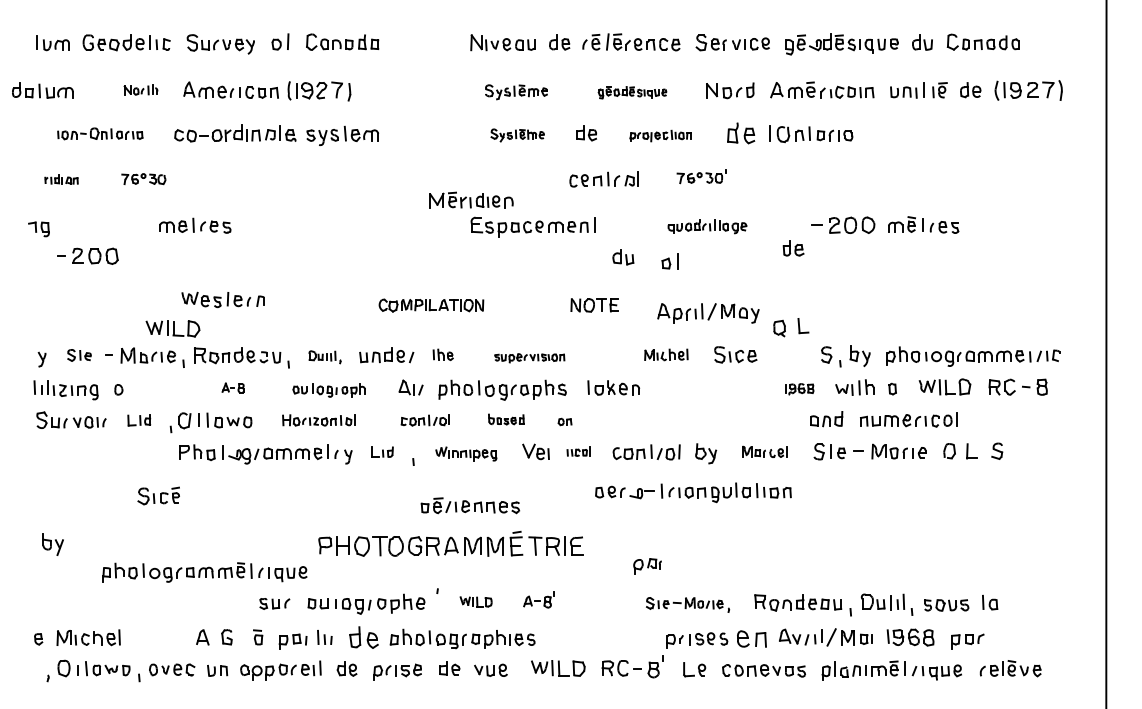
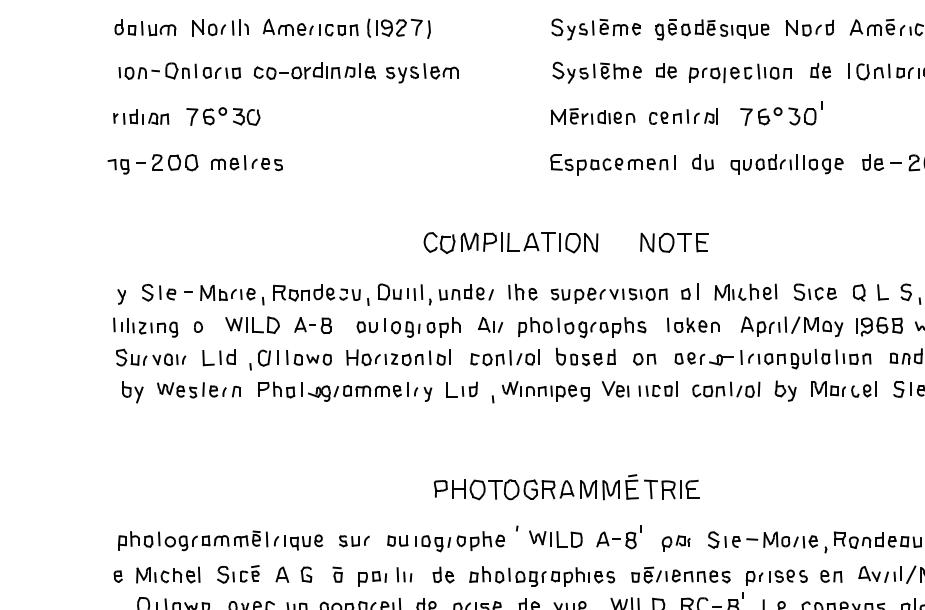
part: (140, 89) -> (220, 26), size x1.67
part: (42, 90) -> (145, 27), moved
part: (516, 92) -> (596, 29), size x1.43
part: (632, 92) -> (712, 29), size x1.67
part: (100, 133) -> (180, 70), size x1.43
part: (740, 133) -> (820, 70), size x0.71
part: (517, 135) -> (597, 72), size x1.67
part: (660, 135) -> (740, 72), size x1.67
part: (701, 176) -> (781, 113), size x1.67
part: (143, 178) -> (223, 115), size x1.67
part: (61, 179) -> (141, 116), size x1.67
part: (471, 199) -> (593, 115), moved
part: (195, 225) -> (247, 162), moved
part: (707, 226) -> (787, 163), size x1.43
part: (793, 248) -> (873, 162), moved
part: (87, 255) -> (167, 161), moved
part: (623, 257) -> (703, 162), moved
part: (669, 261) -> (689, 291), moved
part: (222, 299) -> (198, 389), moved
part: (431, 305) -> (511, 242), size x1.67
part: (594, 305) -> (674, 242), size x1.43
part: (708, 313) -> (792, 326), moved
part: (803, 326) -> (883, 292), moved
part: (172, 328) -> (252, 324), moved
part: (779, 328) -> (859, 292), moved
part: (442, 354) -> (522, 291), size x1.43
part: (666, 354) -> (746, 291), size x1.43
part: (79, 355) -> (159, 292), size x1.43
part: (324, 357) -> (404, 294), size x1.67
part: (529, 358) -> (609, 295), size x1.67
part: (232, 387) -> (312, 324), size x1.67
part: (799, 389) -> (879, 326), size x1.67
part: (329, 390) -> (409, 327), size x1.43
part: (506, 419) -> (586, 356), size x1.67
part: (138, 420) -> (218, 357), size x1.43
part: (318, 420) -> (398, 357), size x1.43
part: (424, 420) -> (504, 357), size x1.43
part: (564, 421) -> (644, 358), size x1.67
part: (578, 451) -> (658, 388), size x1.67
part: (764, 451) -> (844, 388), size x1.43
part: (382, 452) -> (462, 389), size x1.43
part: (466, 453) -> (546, 390), size x1.43
part: (693, 492) -> (773, 358), moved
part: (158, 495) -> (238, 573), moved
part: (470, 505) -> (681, 574), moved
part: (450, 543) -> (566, 486), moved
part: (52, 544) -> (132, 391), moved
part: (647, 566) -> (676, 543), moved
part: (204, 572) -> (220, 540), moved
part: (538, 599) -> (618, 536), size x1.43
part: (475, 601) -> (555, 538), size x1.67
part: (687, 604) -> (767, 541), size x1.43
part: (363, 637) -> (443, 574), size x0.71
part: (751, 638) -> (831, 575), size x0.71

